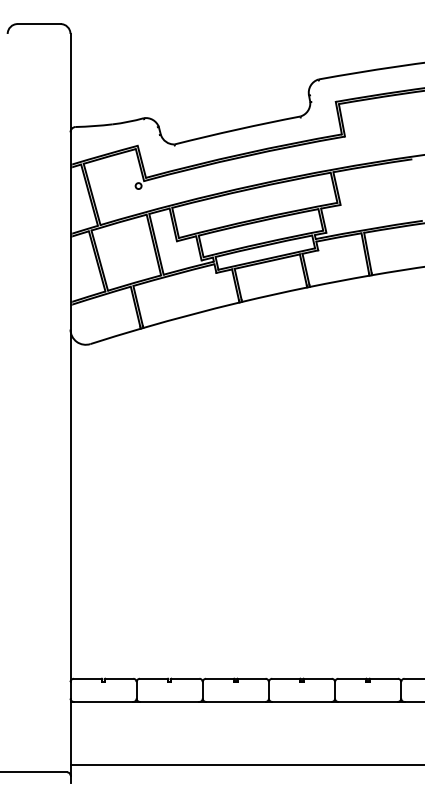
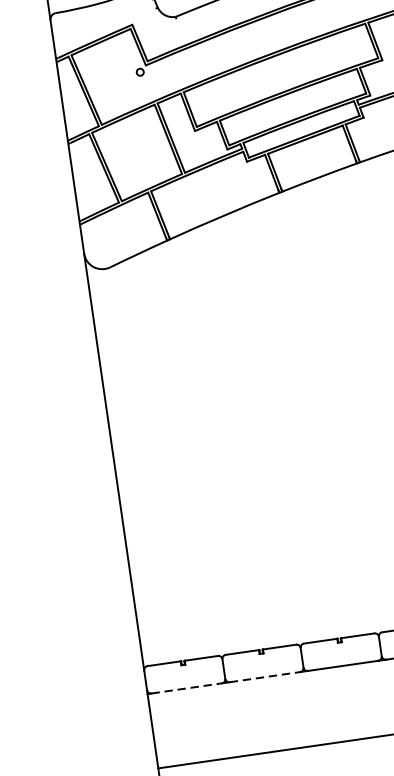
line: (103, 701) -> (186, 687), solid -> dashed
line: (169, 701) -> (264, 676), solid -> dashed

